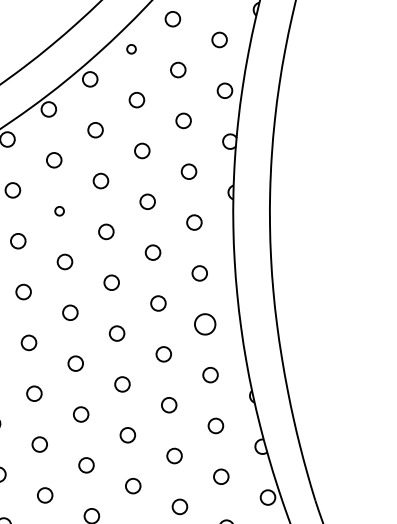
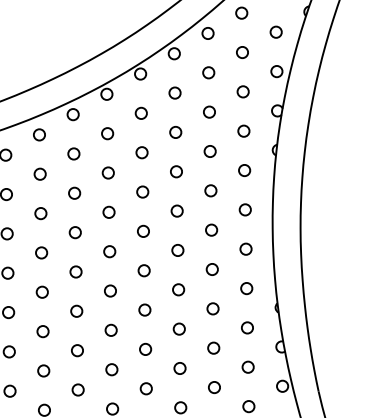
circle: (130, 49) -> (207, 33), size x1.67
circle: (58, 210) -> (141, 152), size x1.67
circle: (204, 323) -> (245, 248), size x0.71

